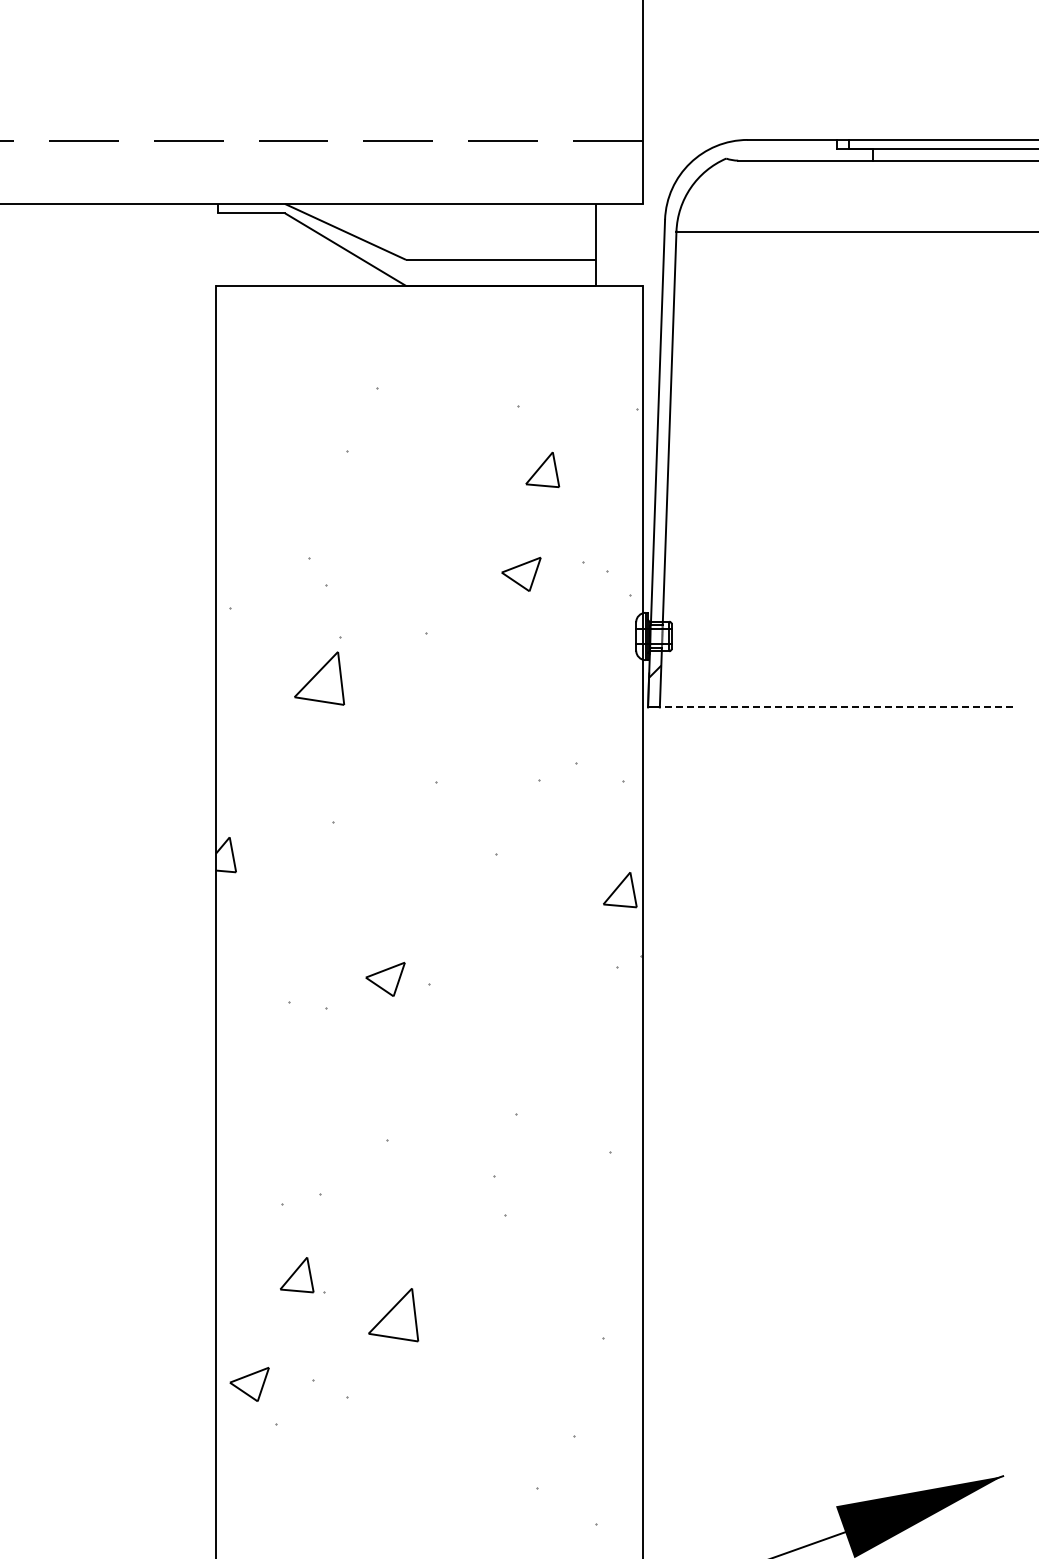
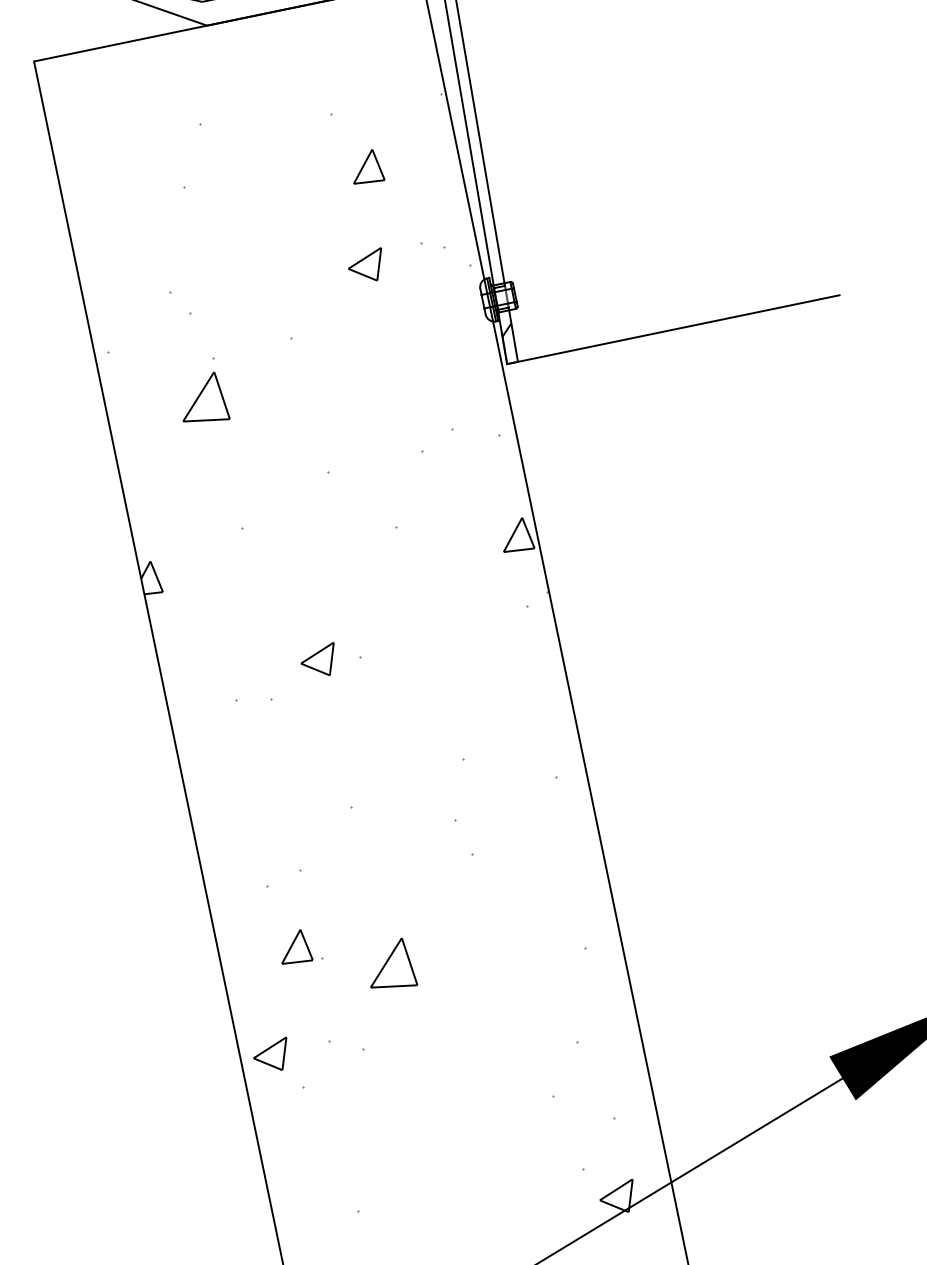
line: (835, 707) -> (678, 328), dashed -> solid

